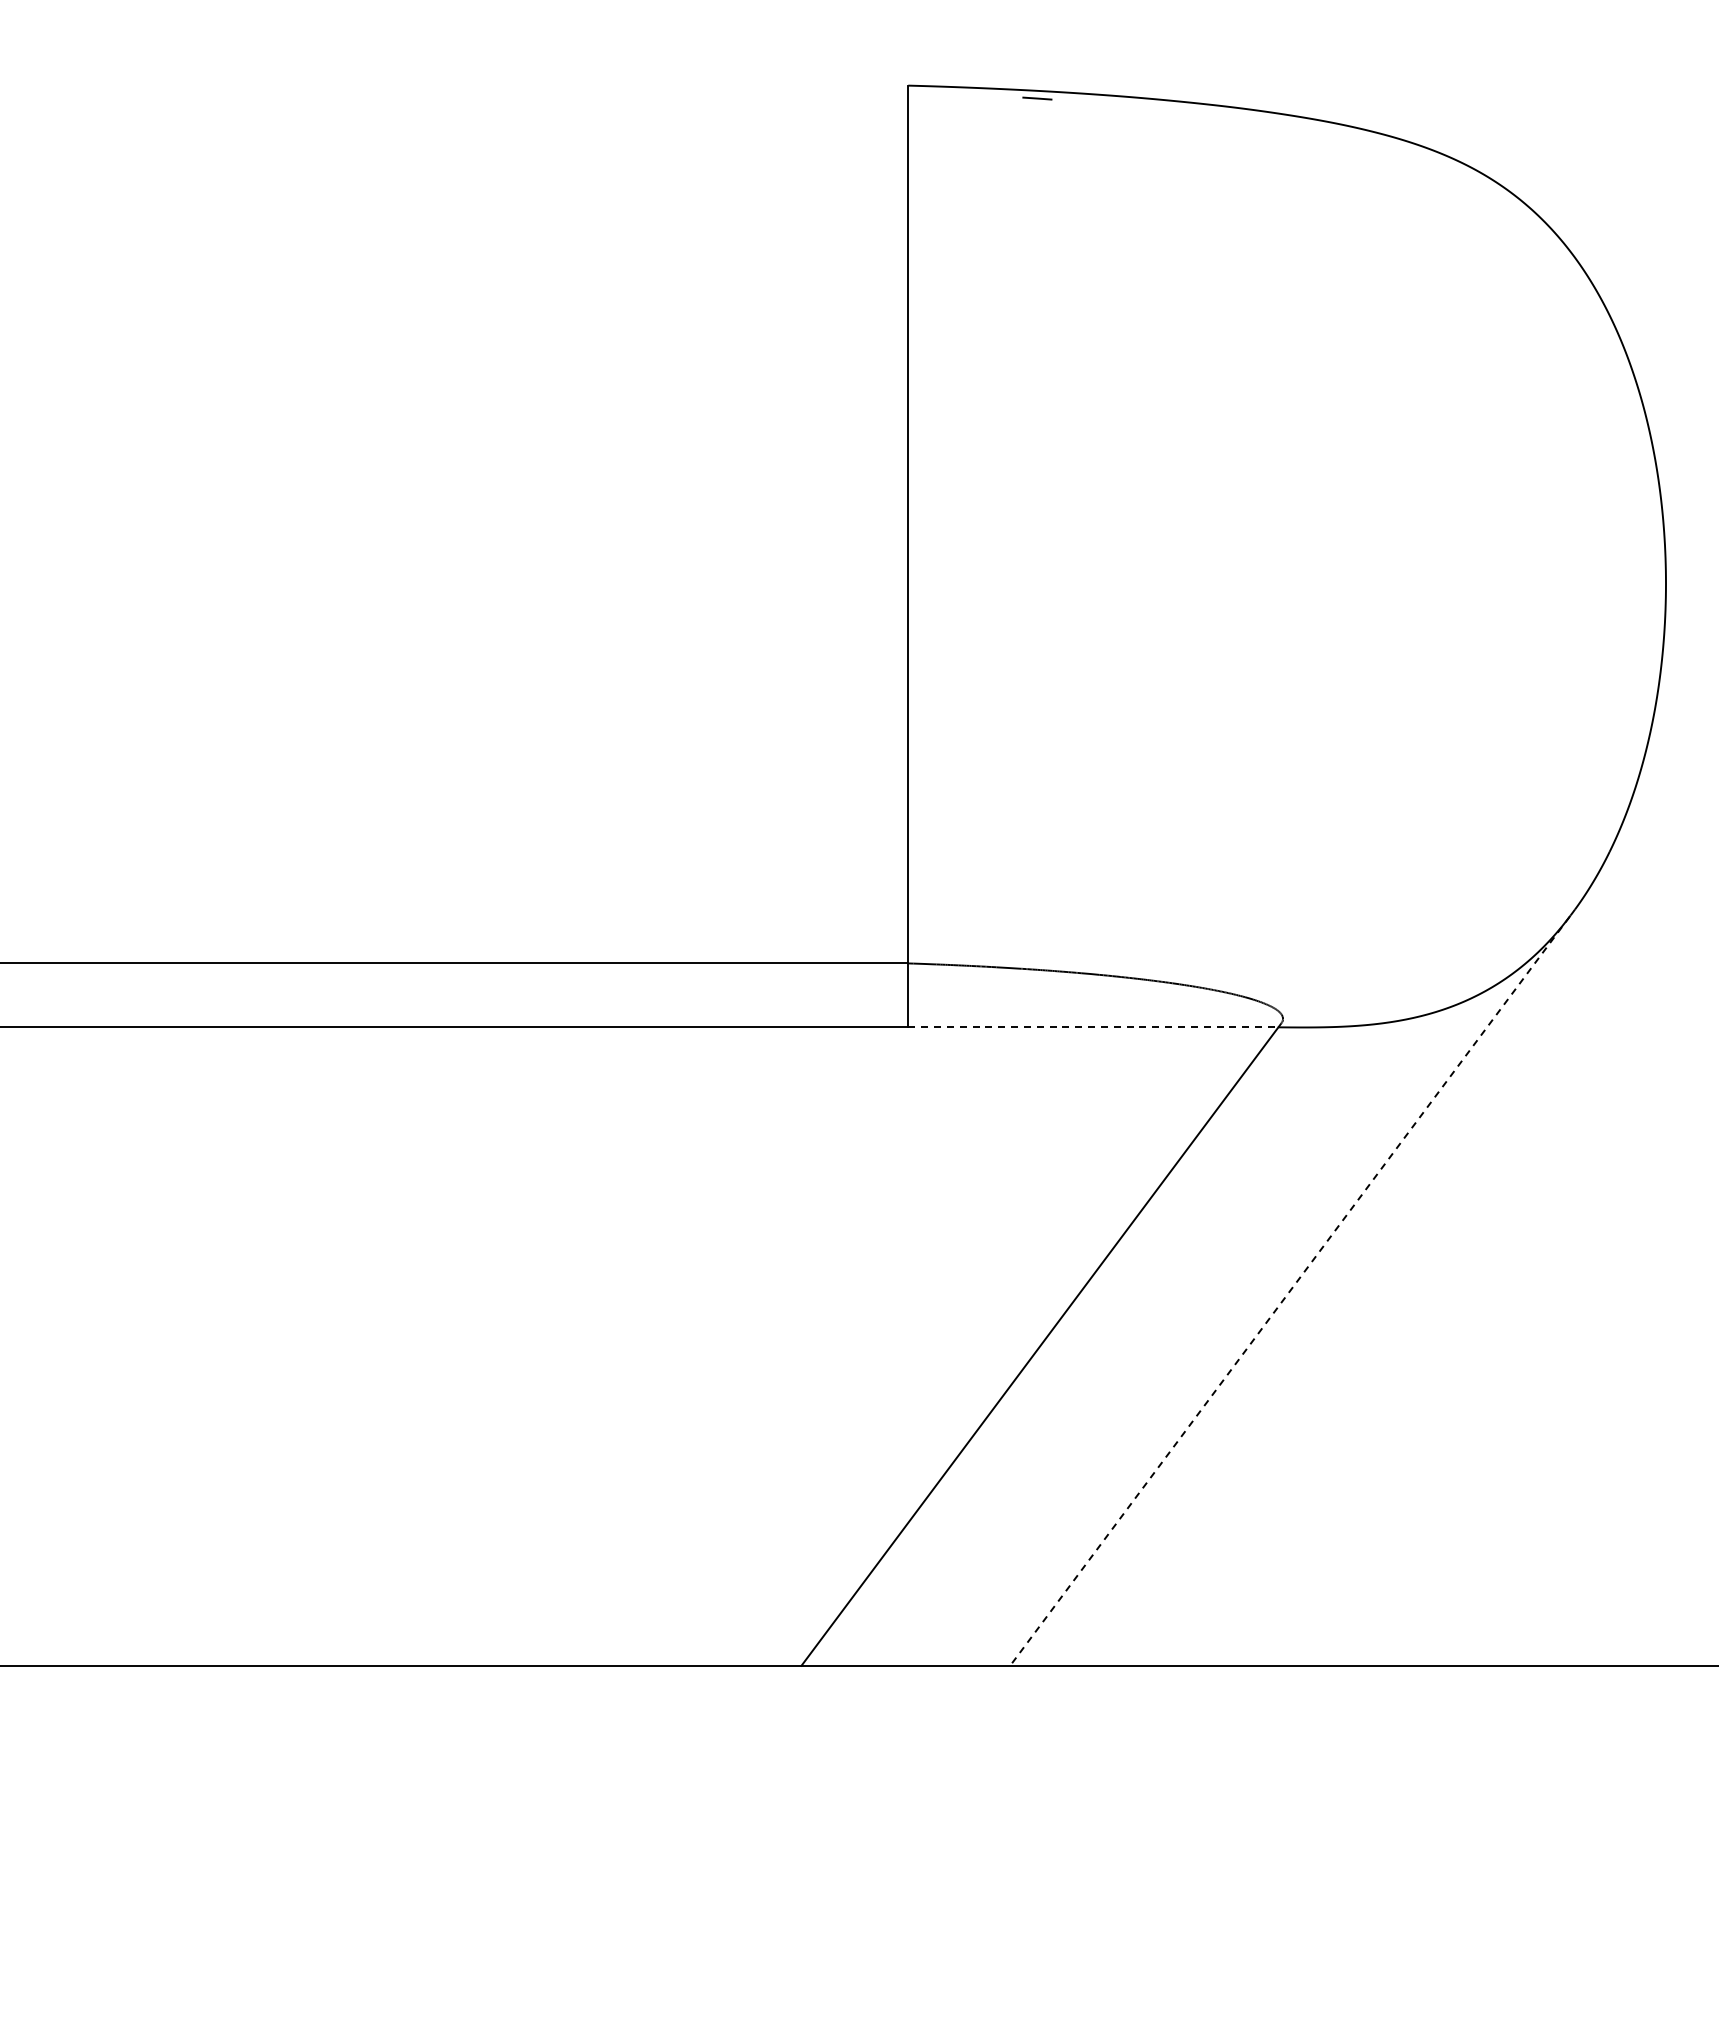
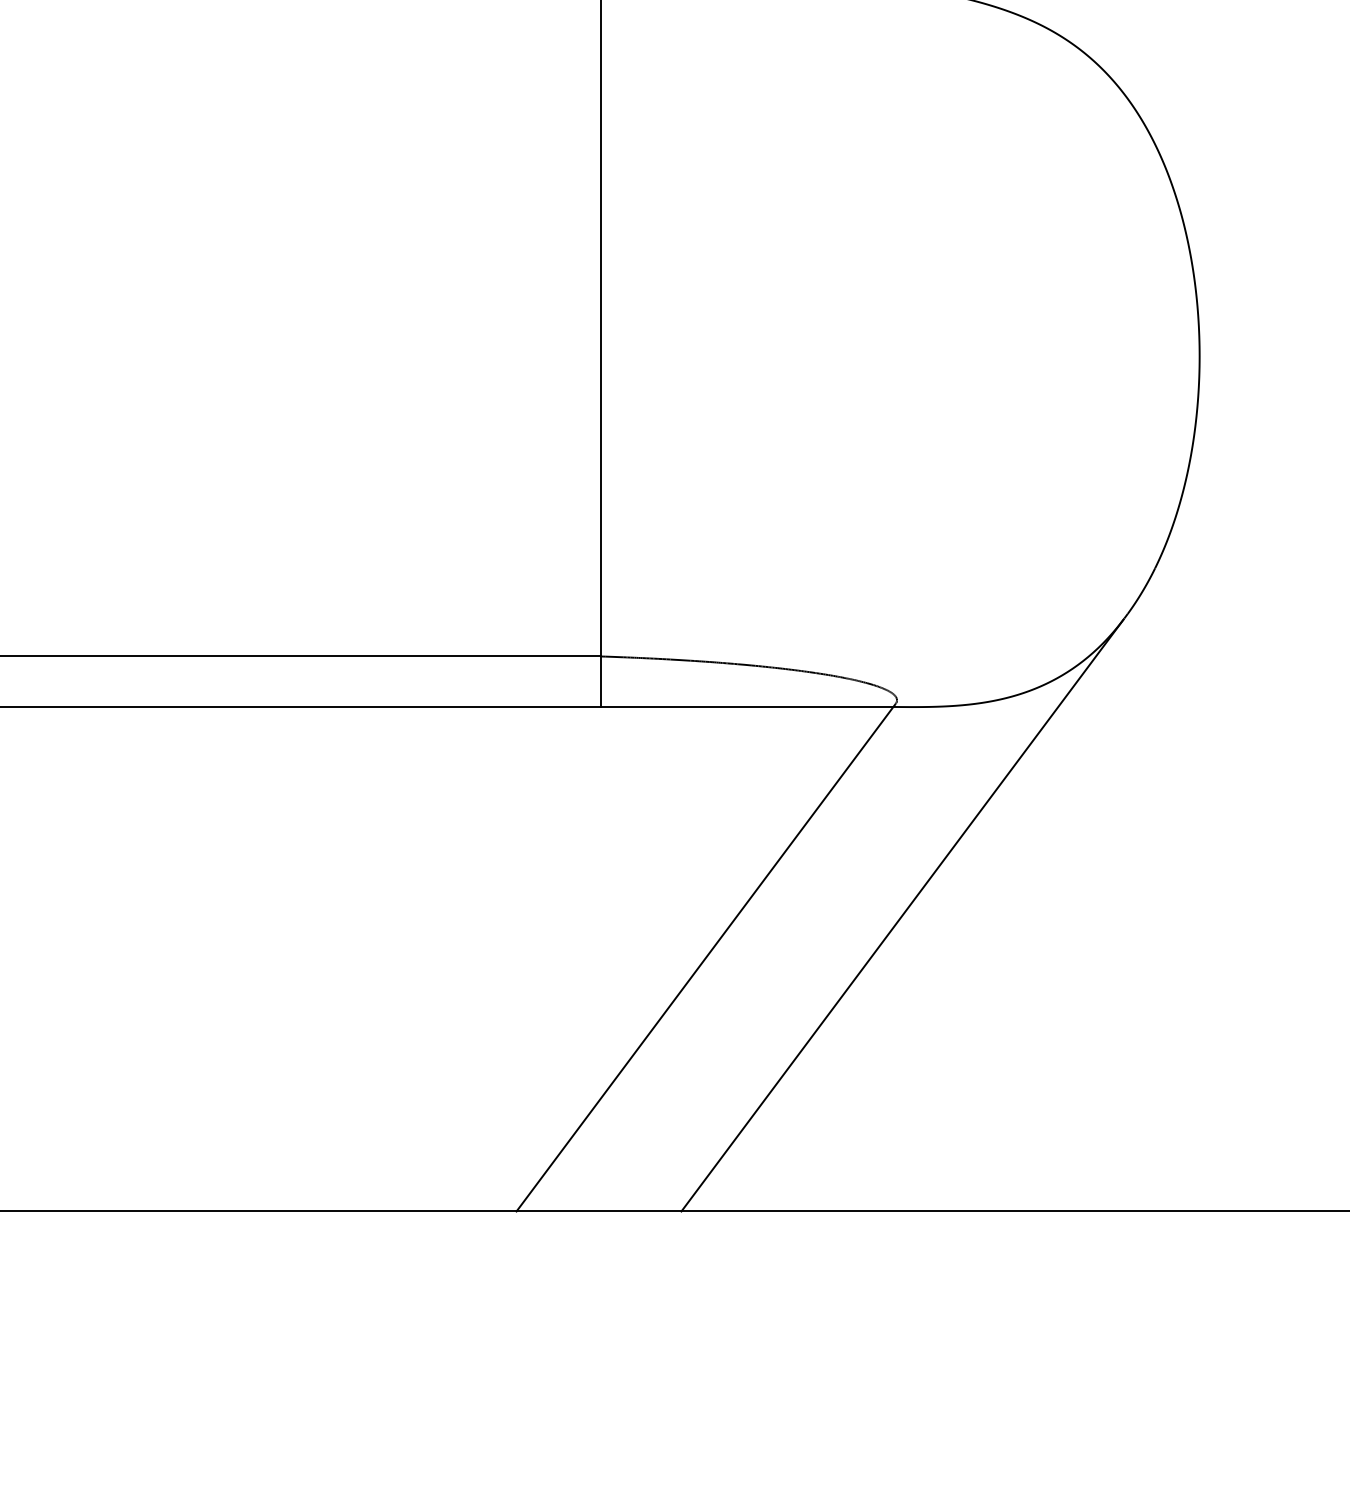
line: (1093, 1027) -> (747, 707), dashed -> solid
line: (1289, 1291) -> (902, 915), dashed -> solid

